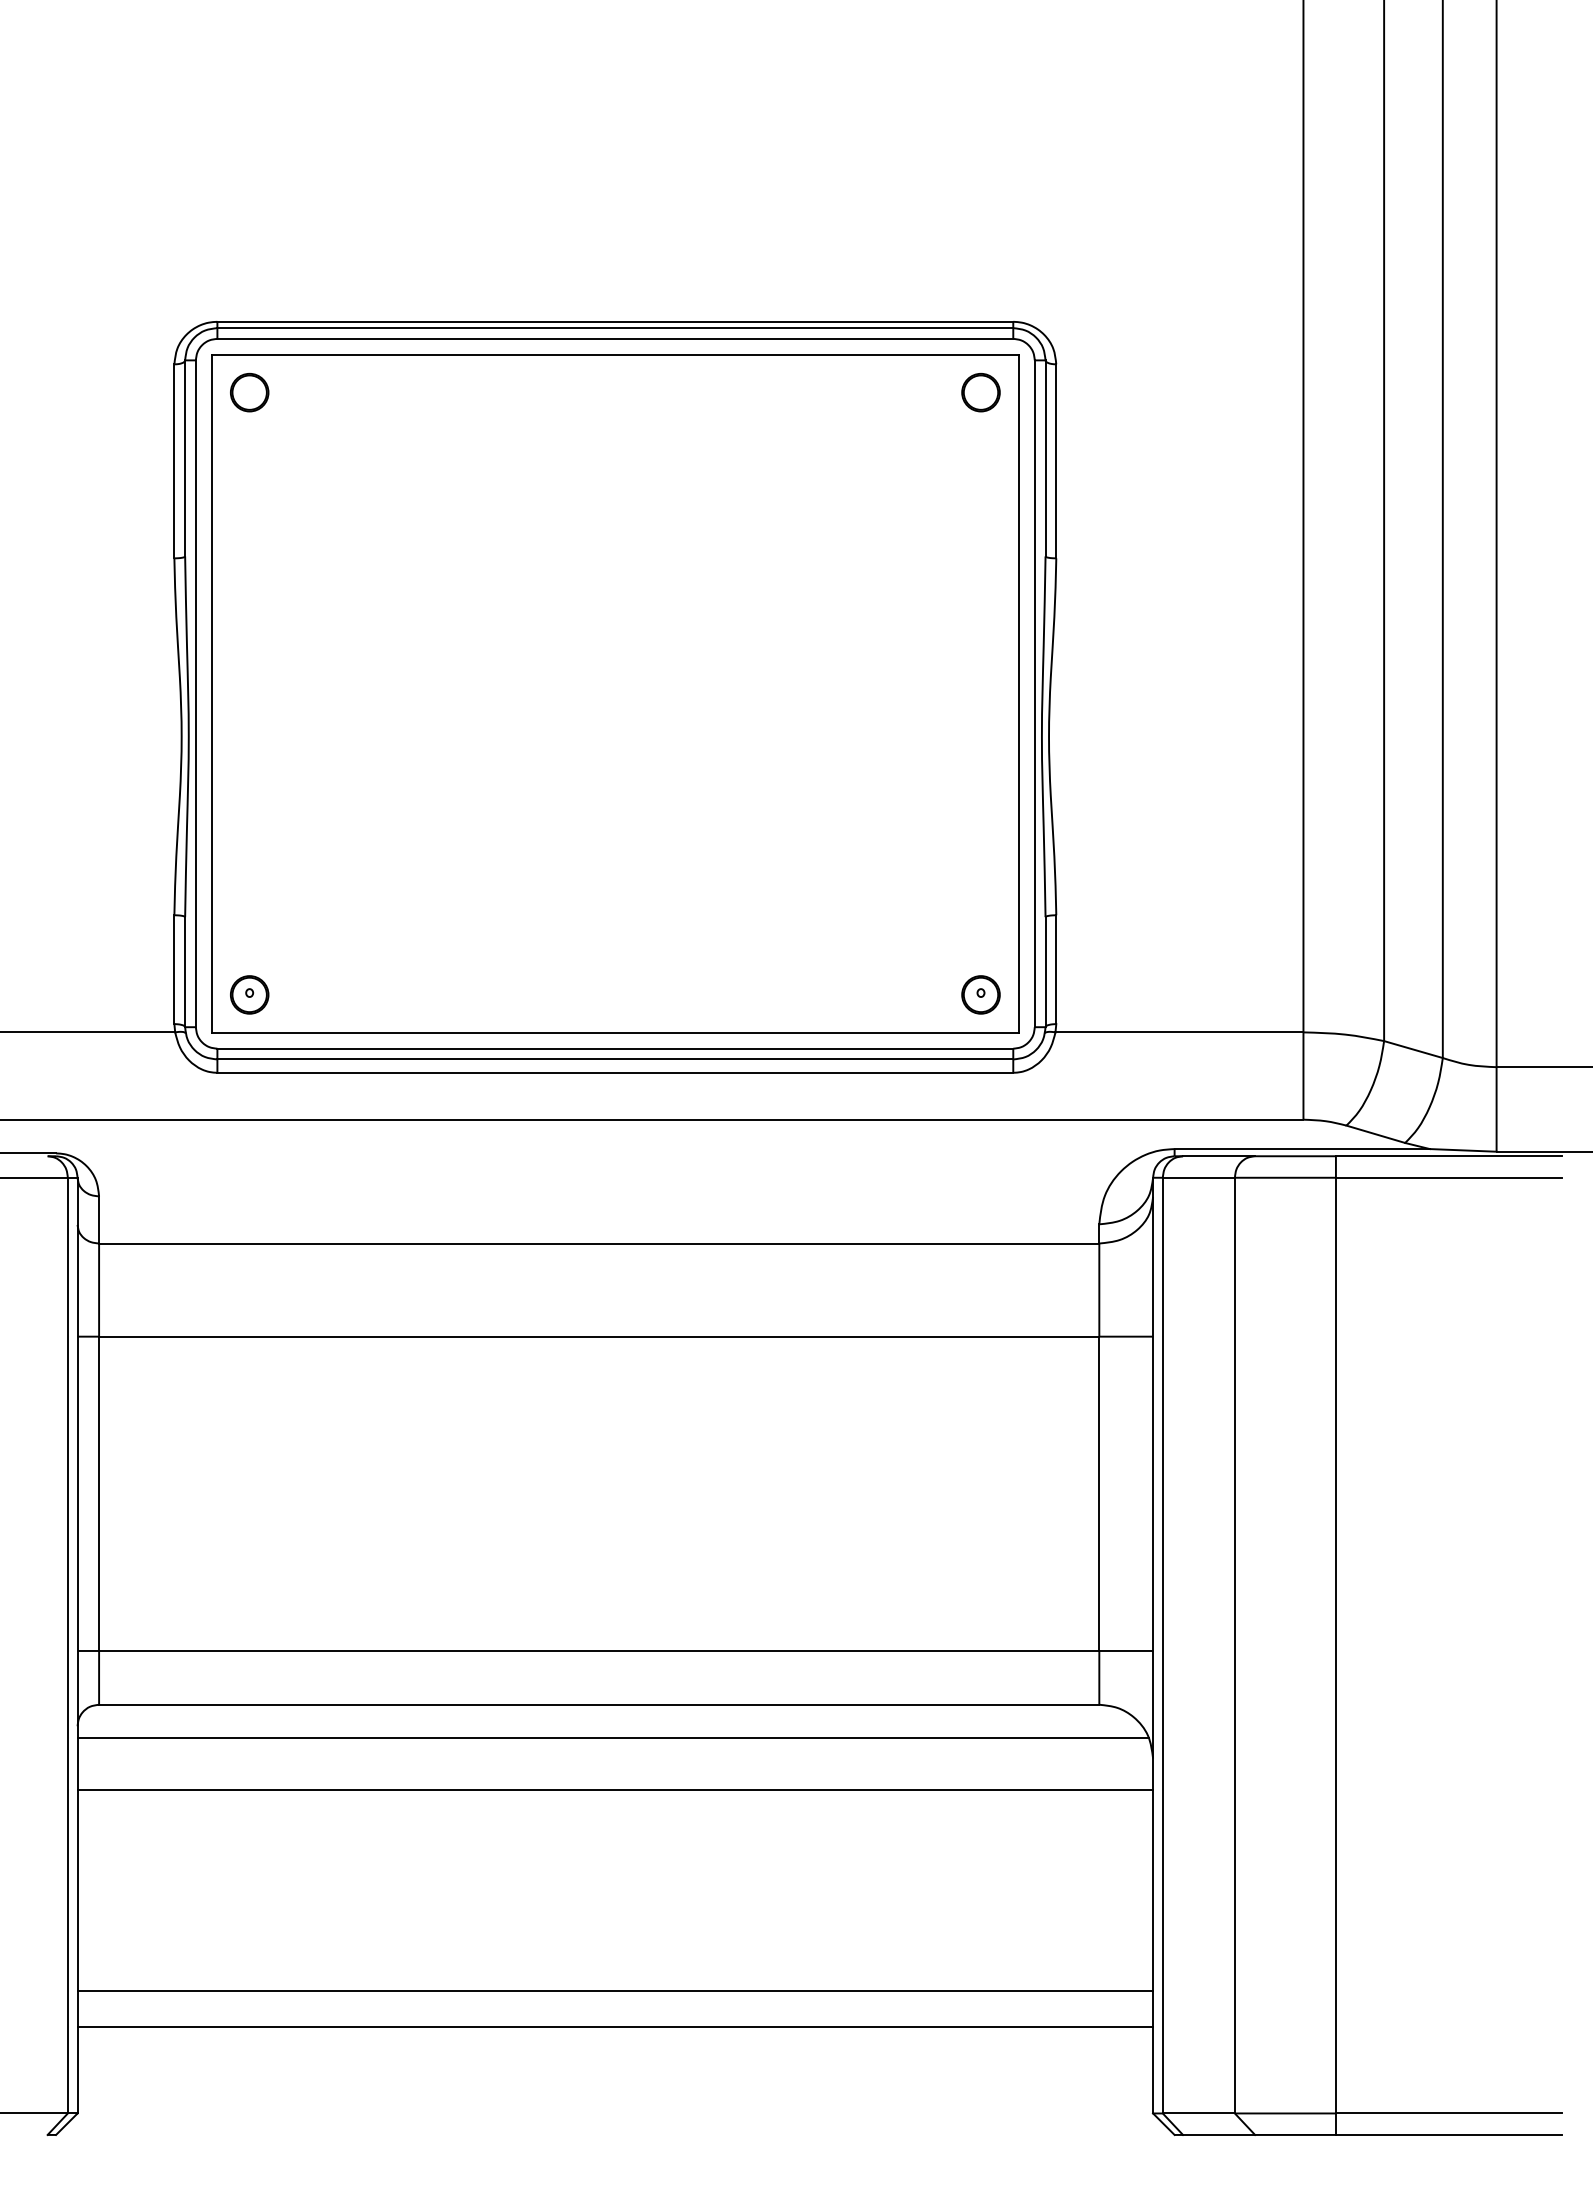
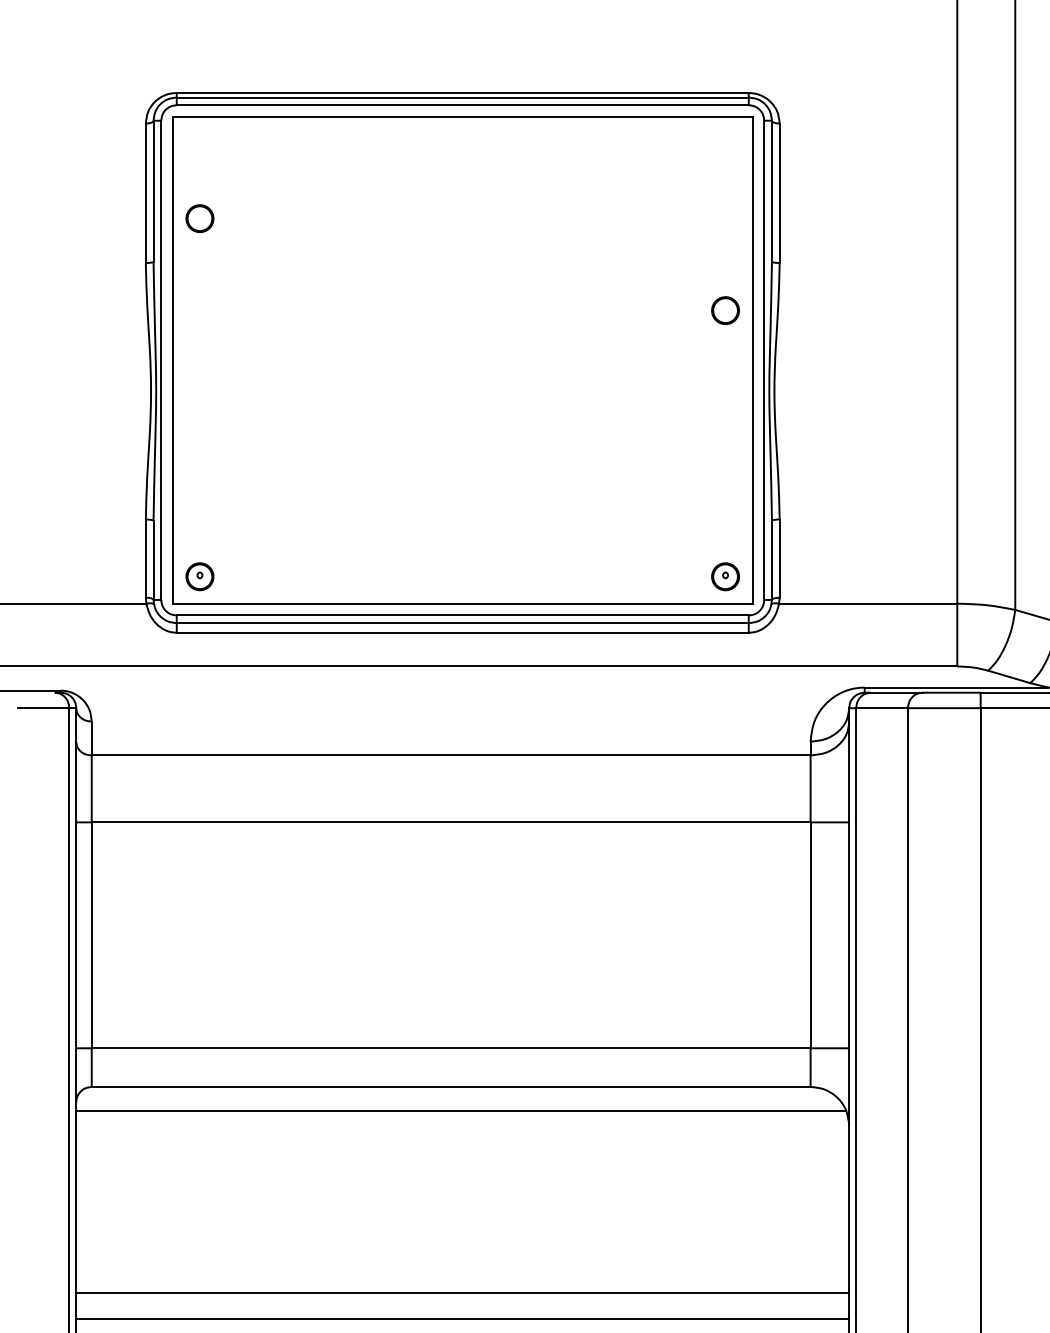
part: (249, 392) -> (199, 218), moved
part: (980, 392) -> (725, 310), moved
line: (615, 1789) -> (462, 1147), removed

